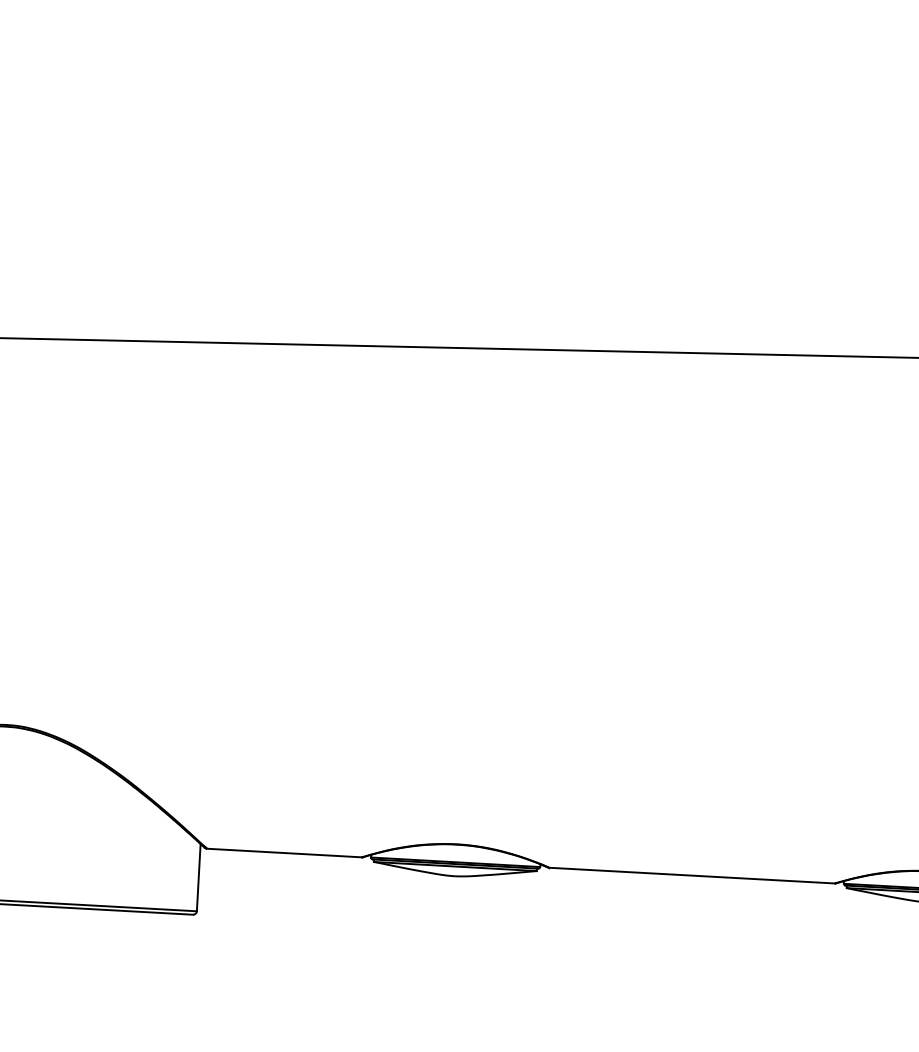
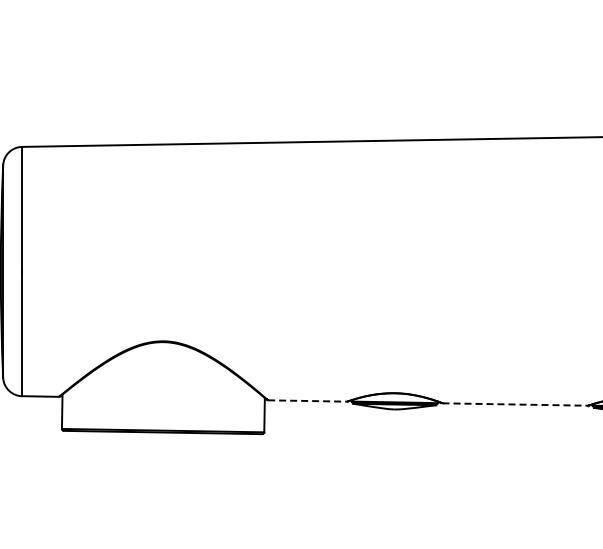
line: (284, 854) -> (307, 401), solid -> dashed
line: (692, 875) -> (515, 404), solid -> dashed

